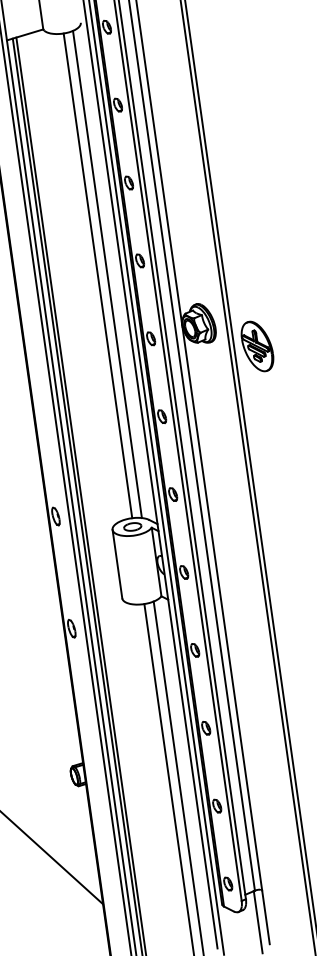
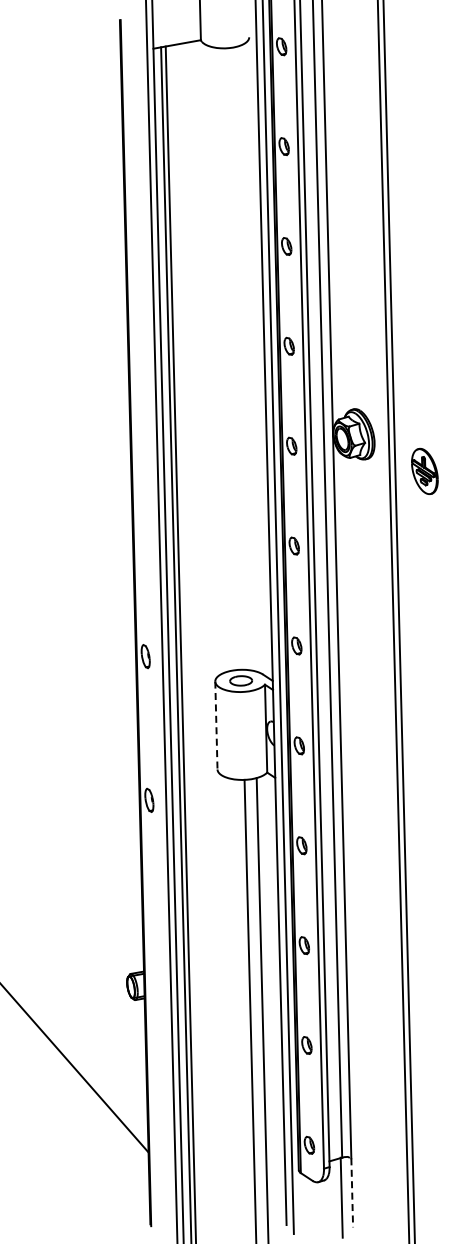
line: (106, 274) -> (245, 358), removed
line: (97, 275) -> (233, 358), removed
part: (257, 346) -> (424, 471), size x0.7
line: (117, 564) -> (216, 725), solid -> dashed
line: (266, 917) -> (352, 1193), solid -> dashed

